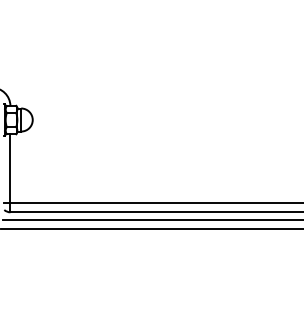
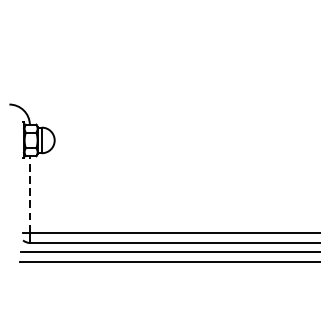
line: (10, 168) -> (29, 194), solid -> dashed

